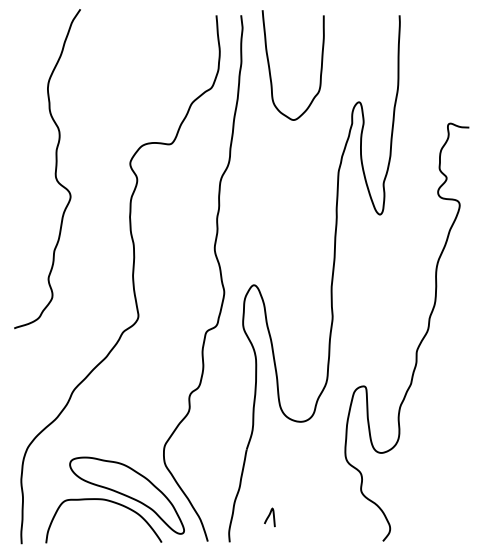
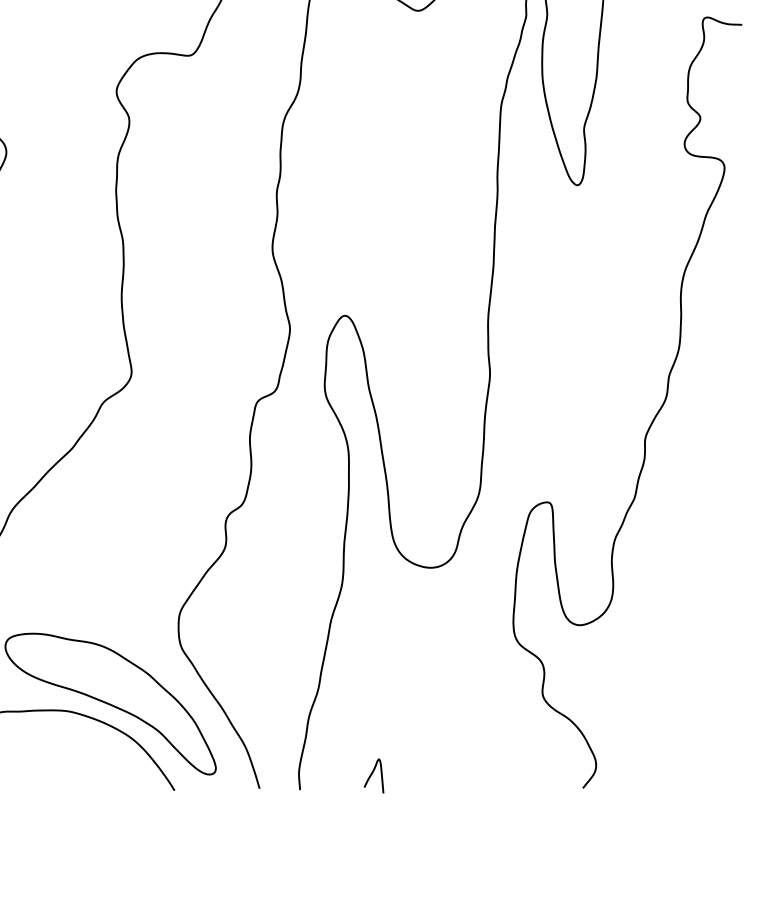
curve: (269, 516) -> (373, 773), moved

